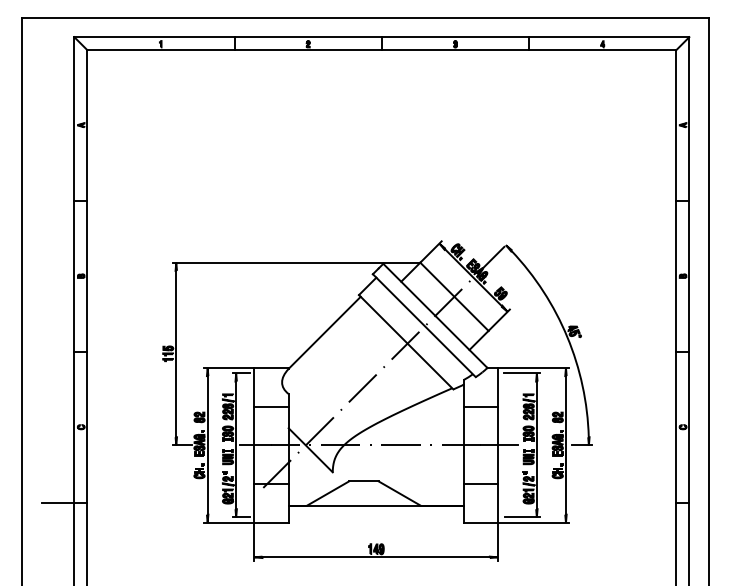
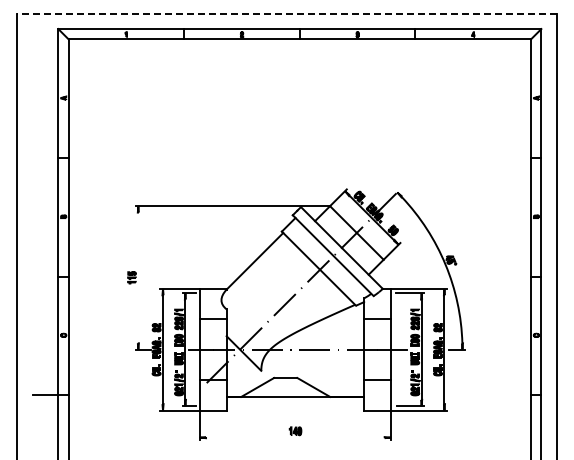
line: (366, 17) -> (287, 13), solid -> dashed
line: (176, 353) -> (138, 277), removed
line: (376, 557) -> (295, 437), removed

